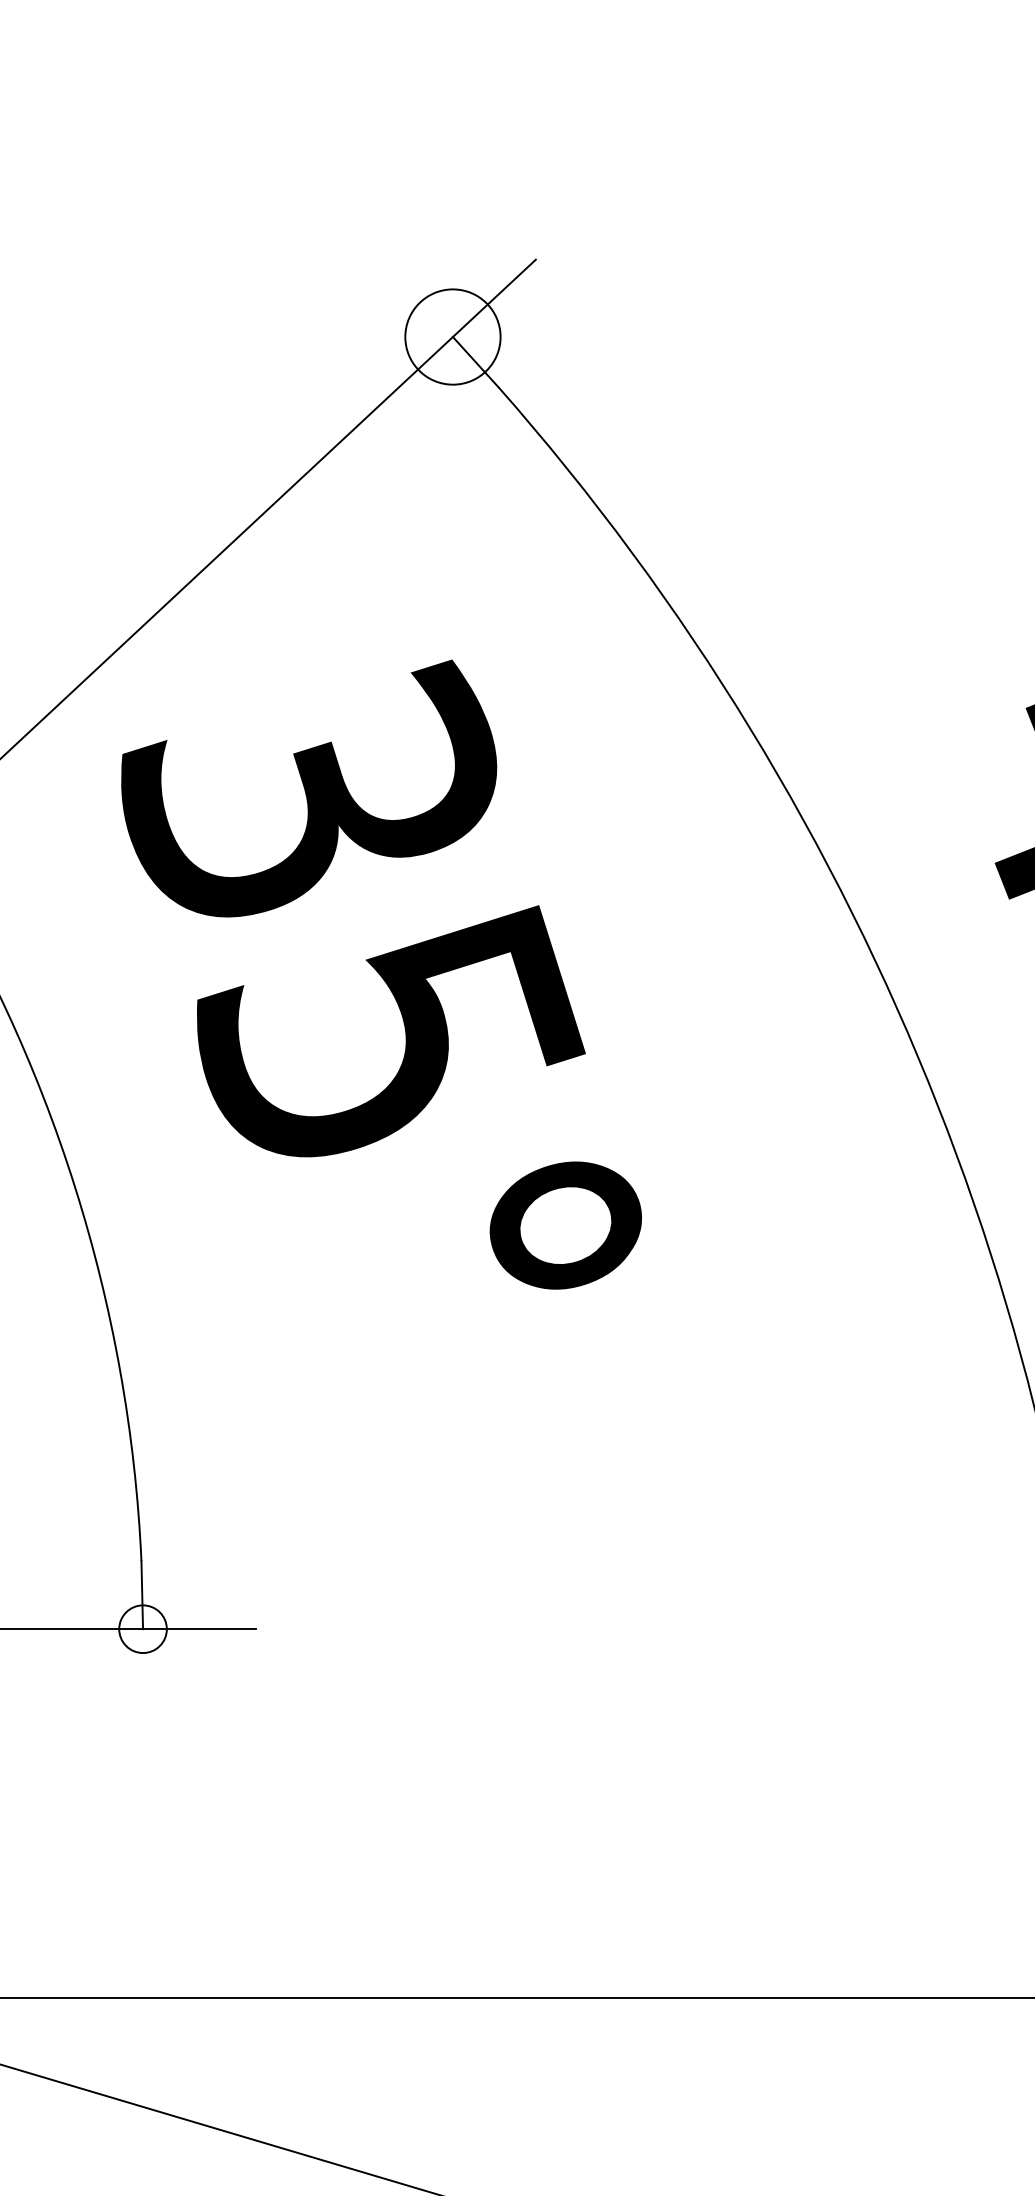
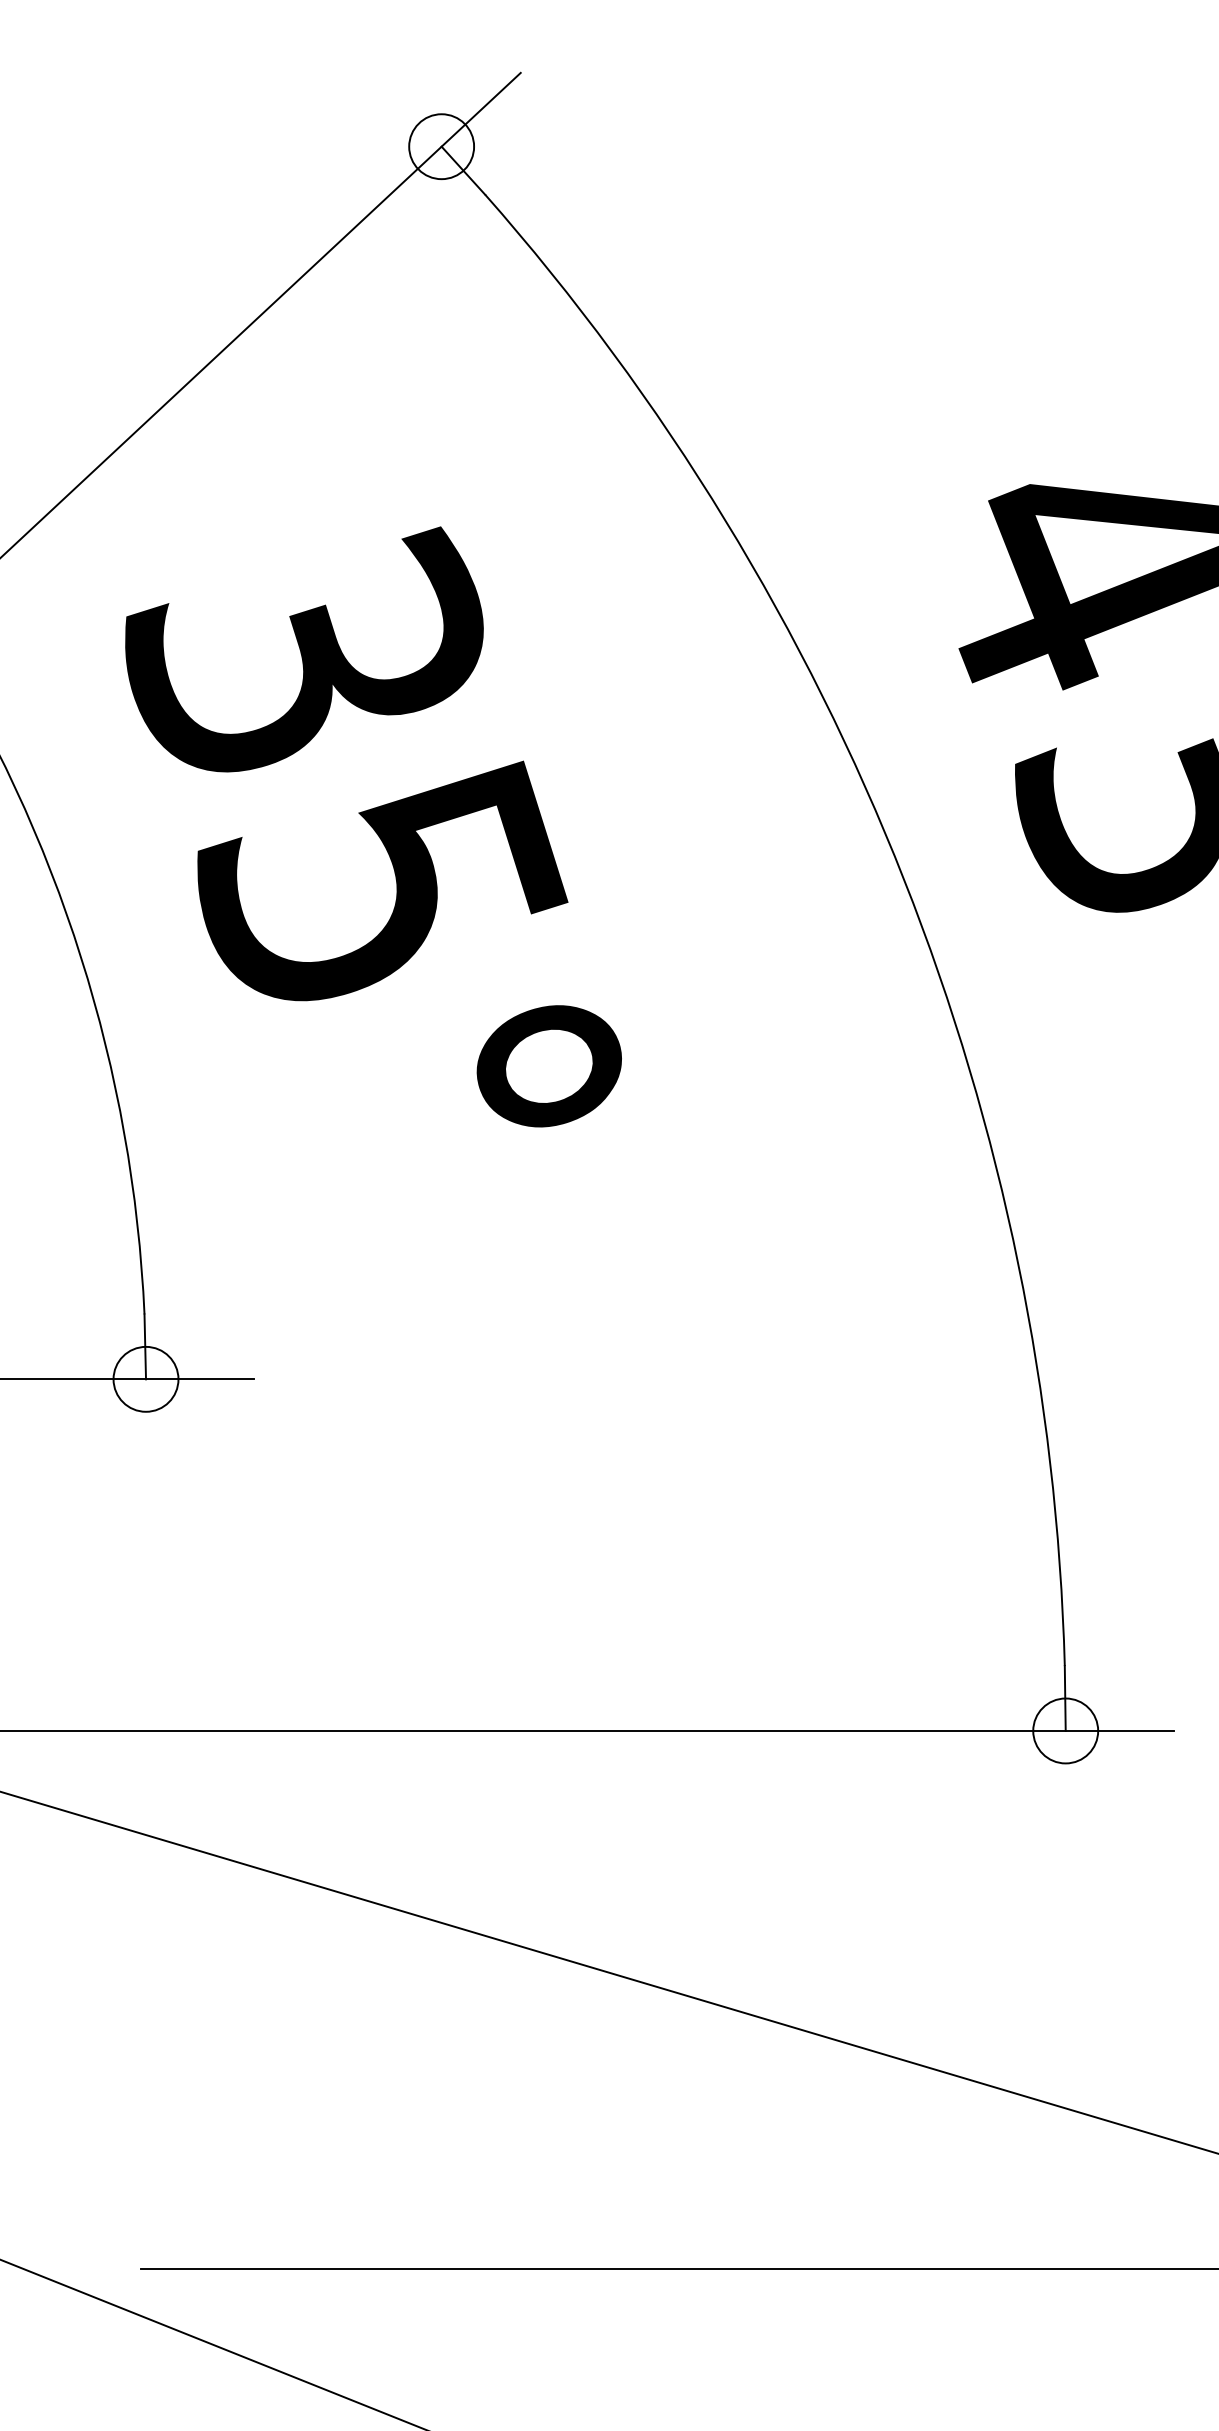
circle: (452, 336) -> (441, 146), size x0.71
text: (381, 974) -> (373, 826), moved
circle: (142, 1628) -> (145, 1378), size x1.43

